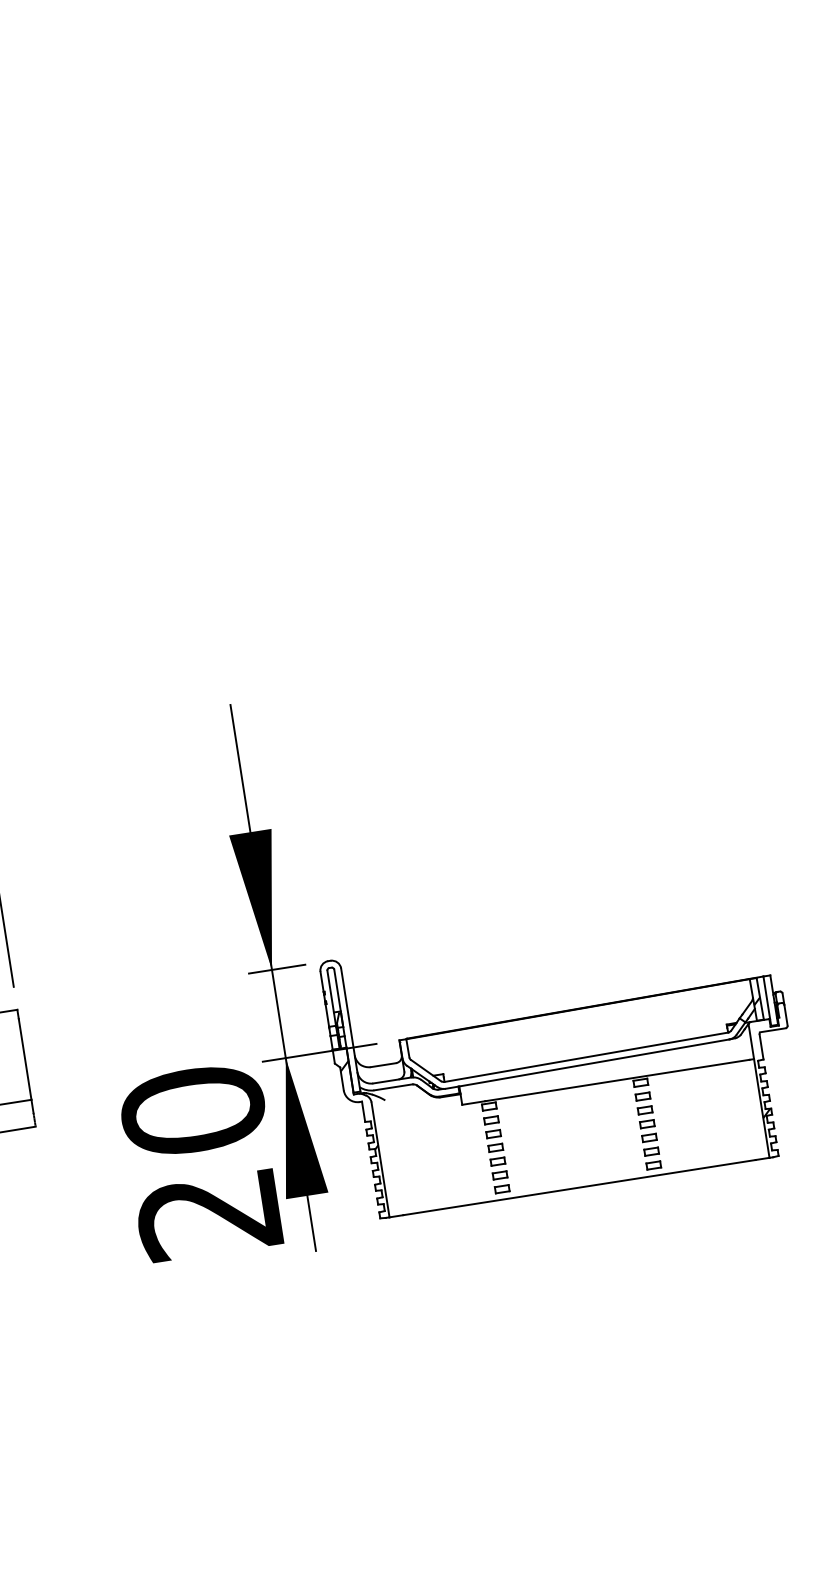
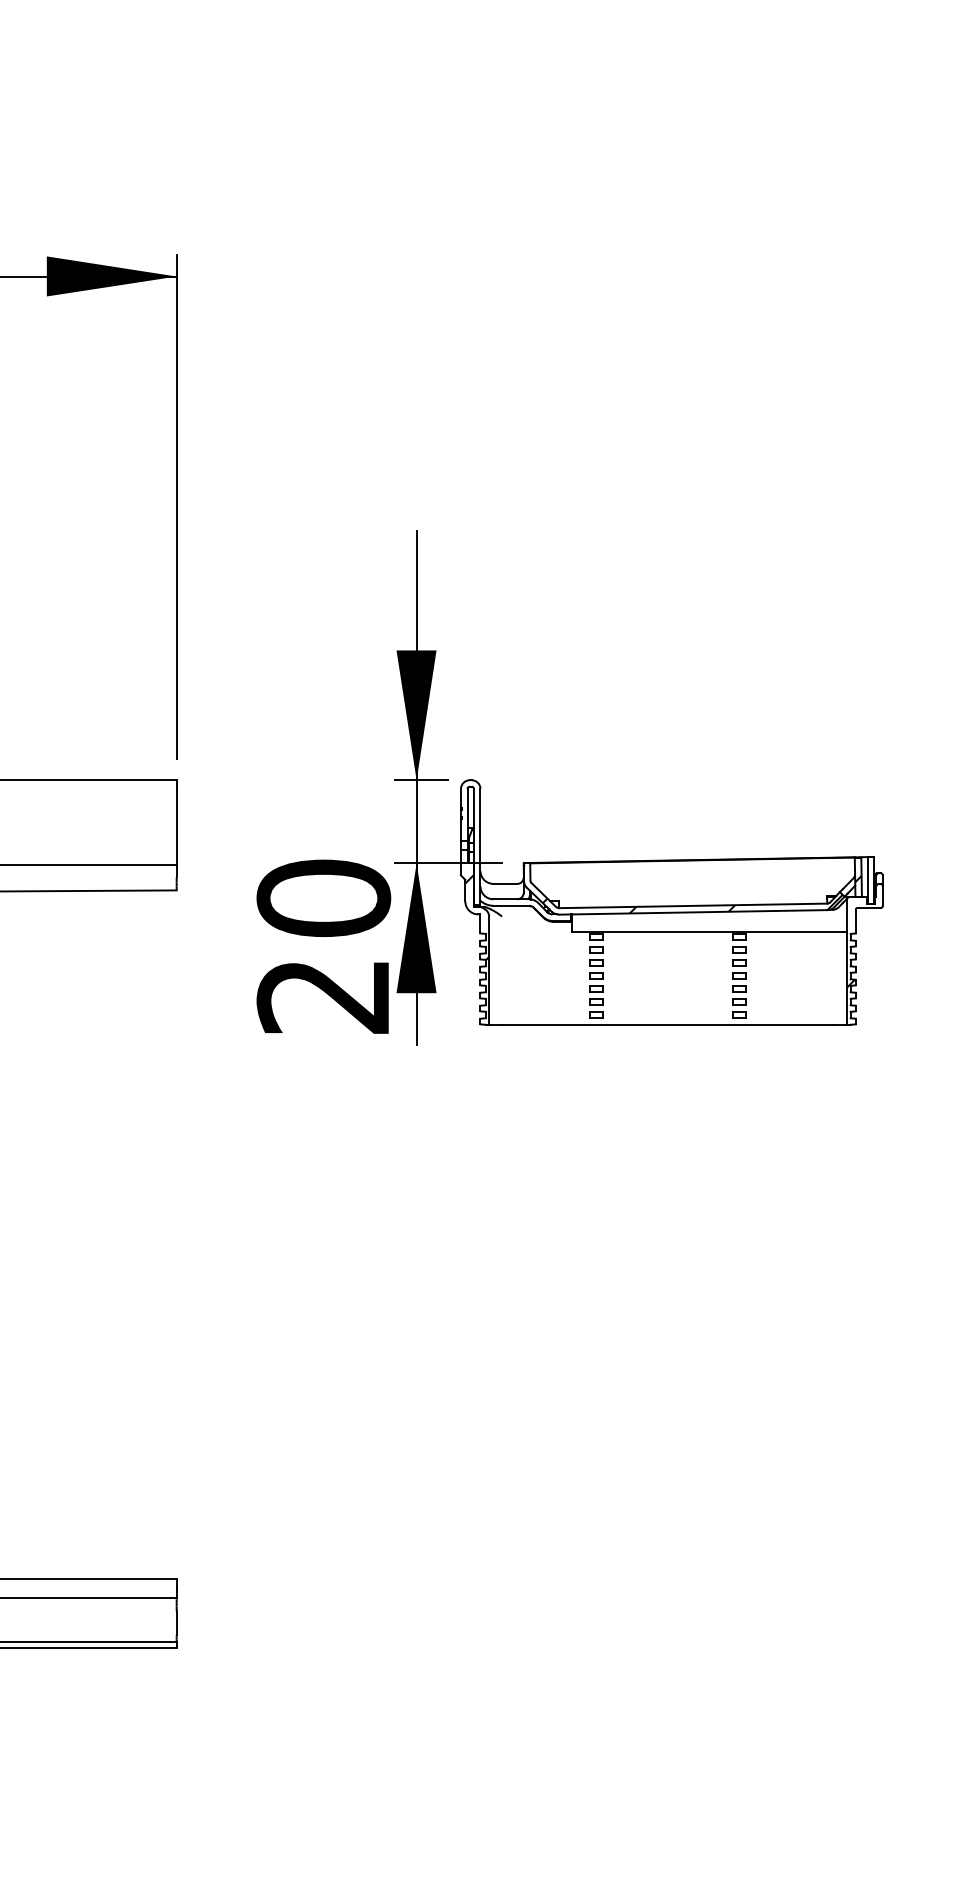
hatch: (585, 1054) -> (692, 903), added

